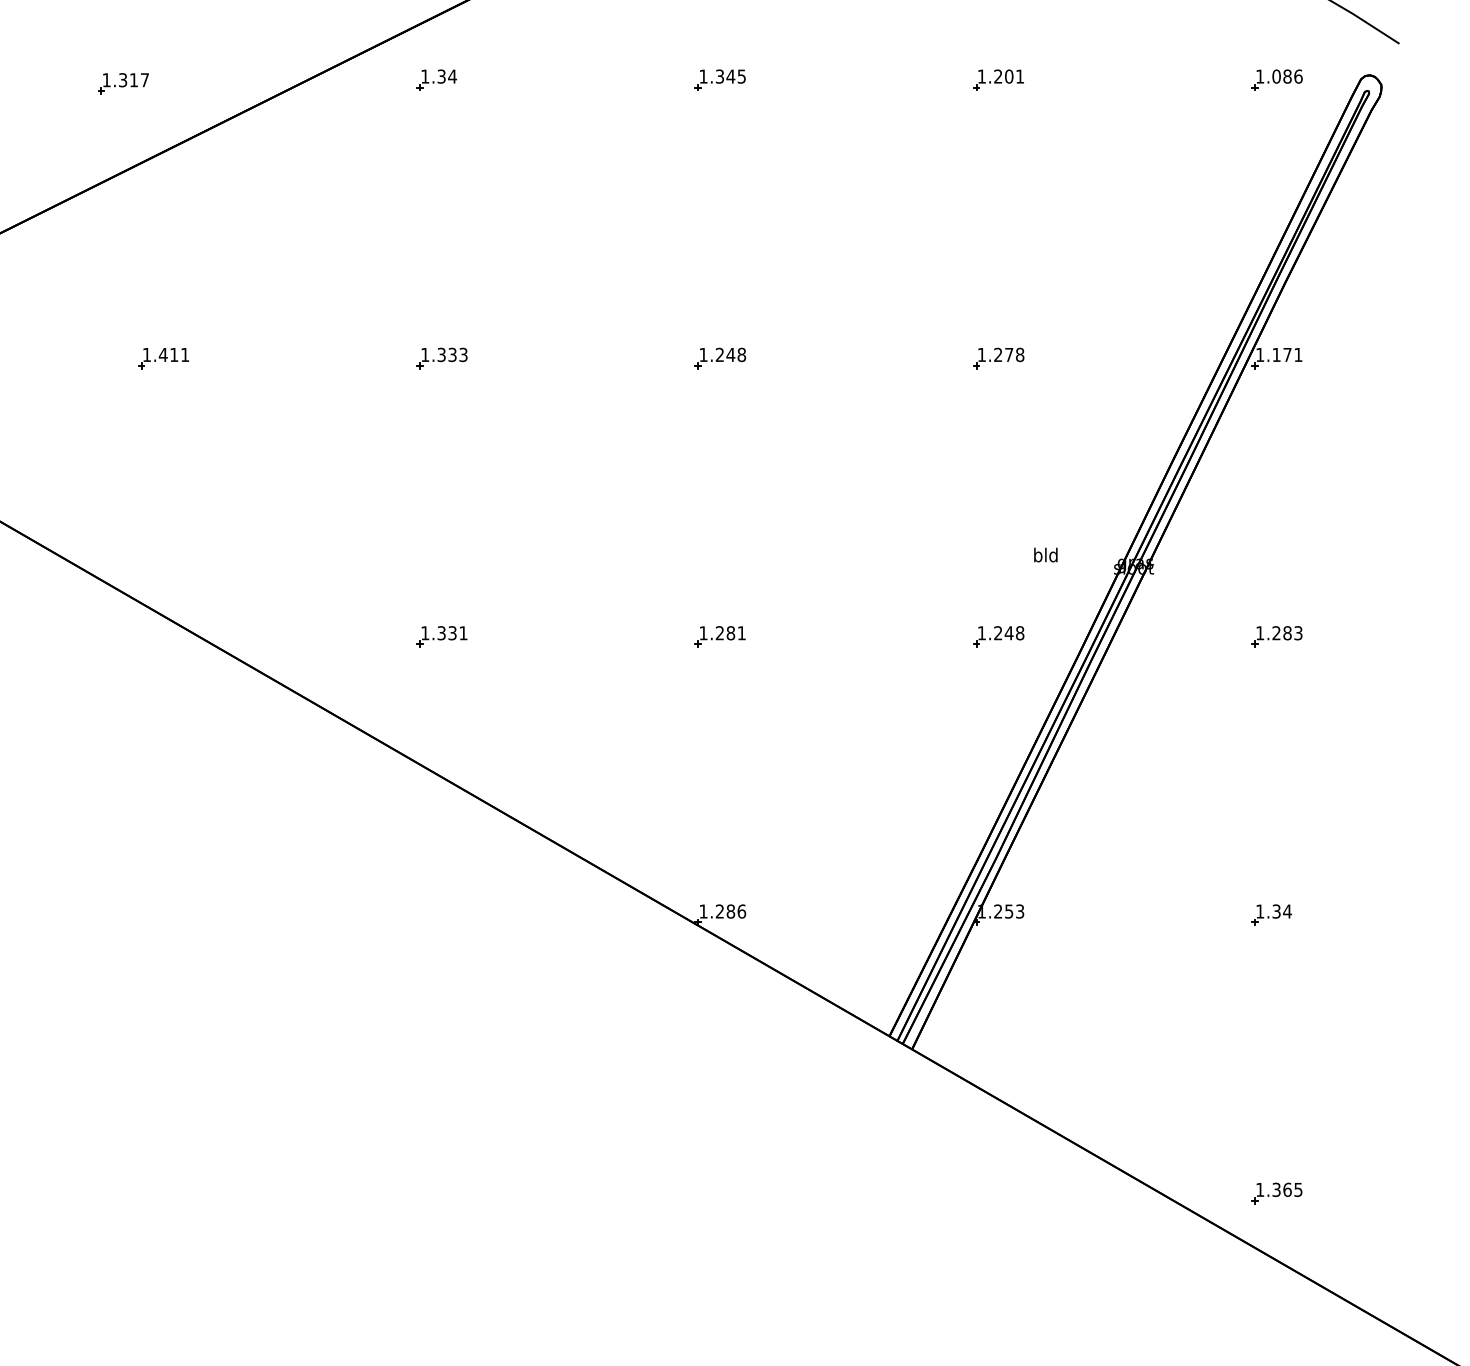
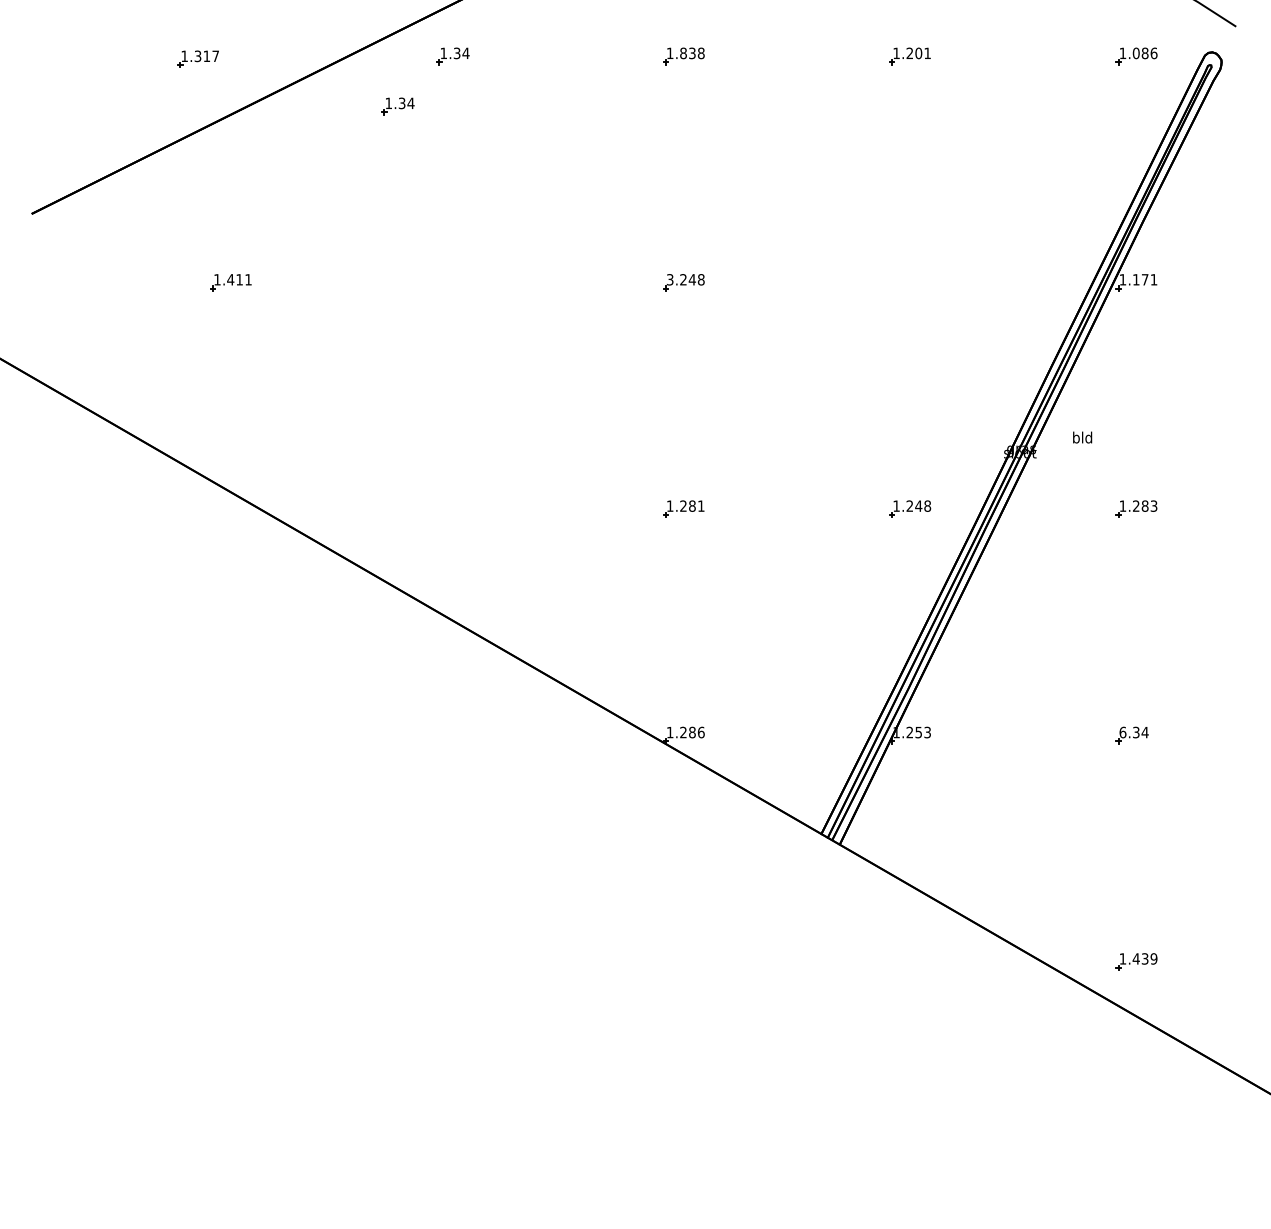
text: (731, 76) -> (692, 53), 1.345 -> 1.838
part: (368, 141) -> (397, 106), added
text: (702, 354) -> (669, 279), 1.248 -> 3.248
part: (442, 358) -> (457, 282), removed
part: (999, 358) -> (910, 282), removed
text: (1045, 554) -> (1082, 437), moved
part: (440, 636) -> (456, 508), removed
text: (1259, 911) -> (1122, 732), 1.34 -> 6.34
text: (1286, 1189) -> (1144, 958), 1.365 -> 1.439

